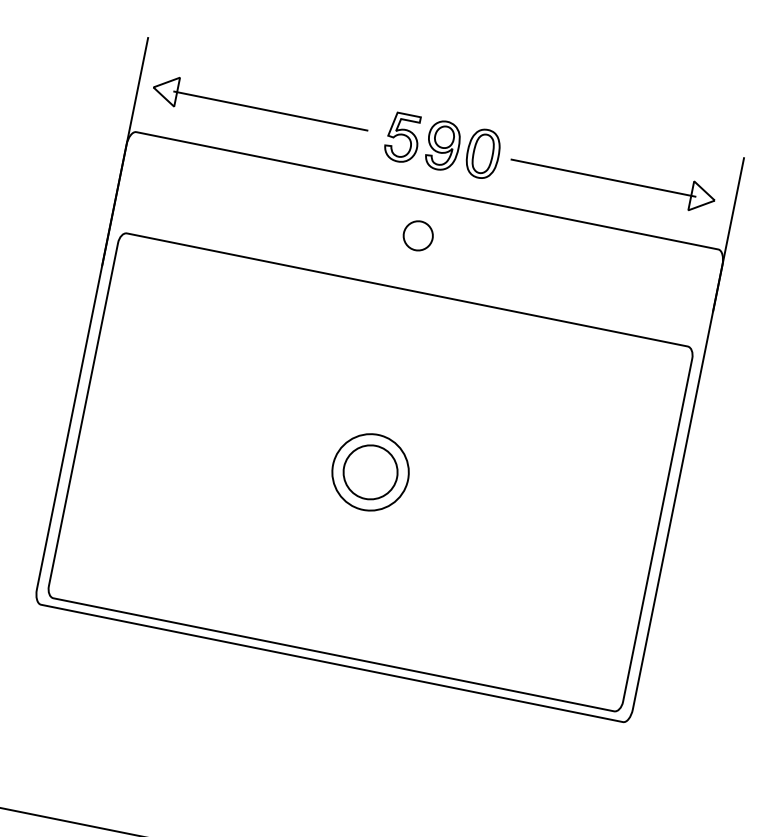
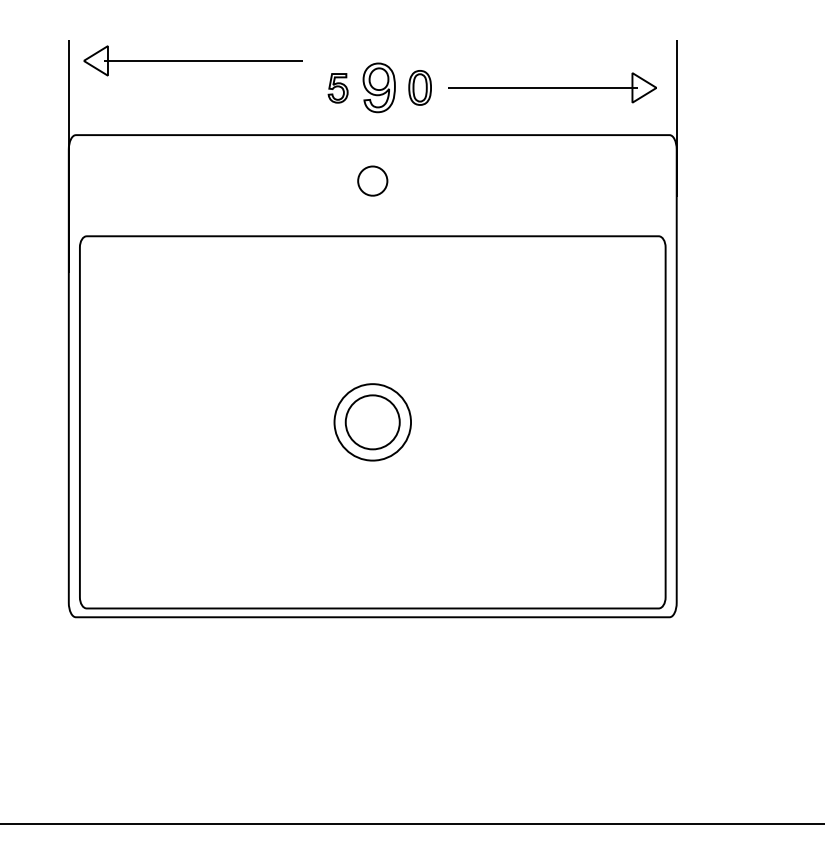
part: (260, 108) -> (192, 60), moved
part: (402, 138) -> (337, 88), size x0.6
part: (482, 153) -> (419, 87), size x0.7

